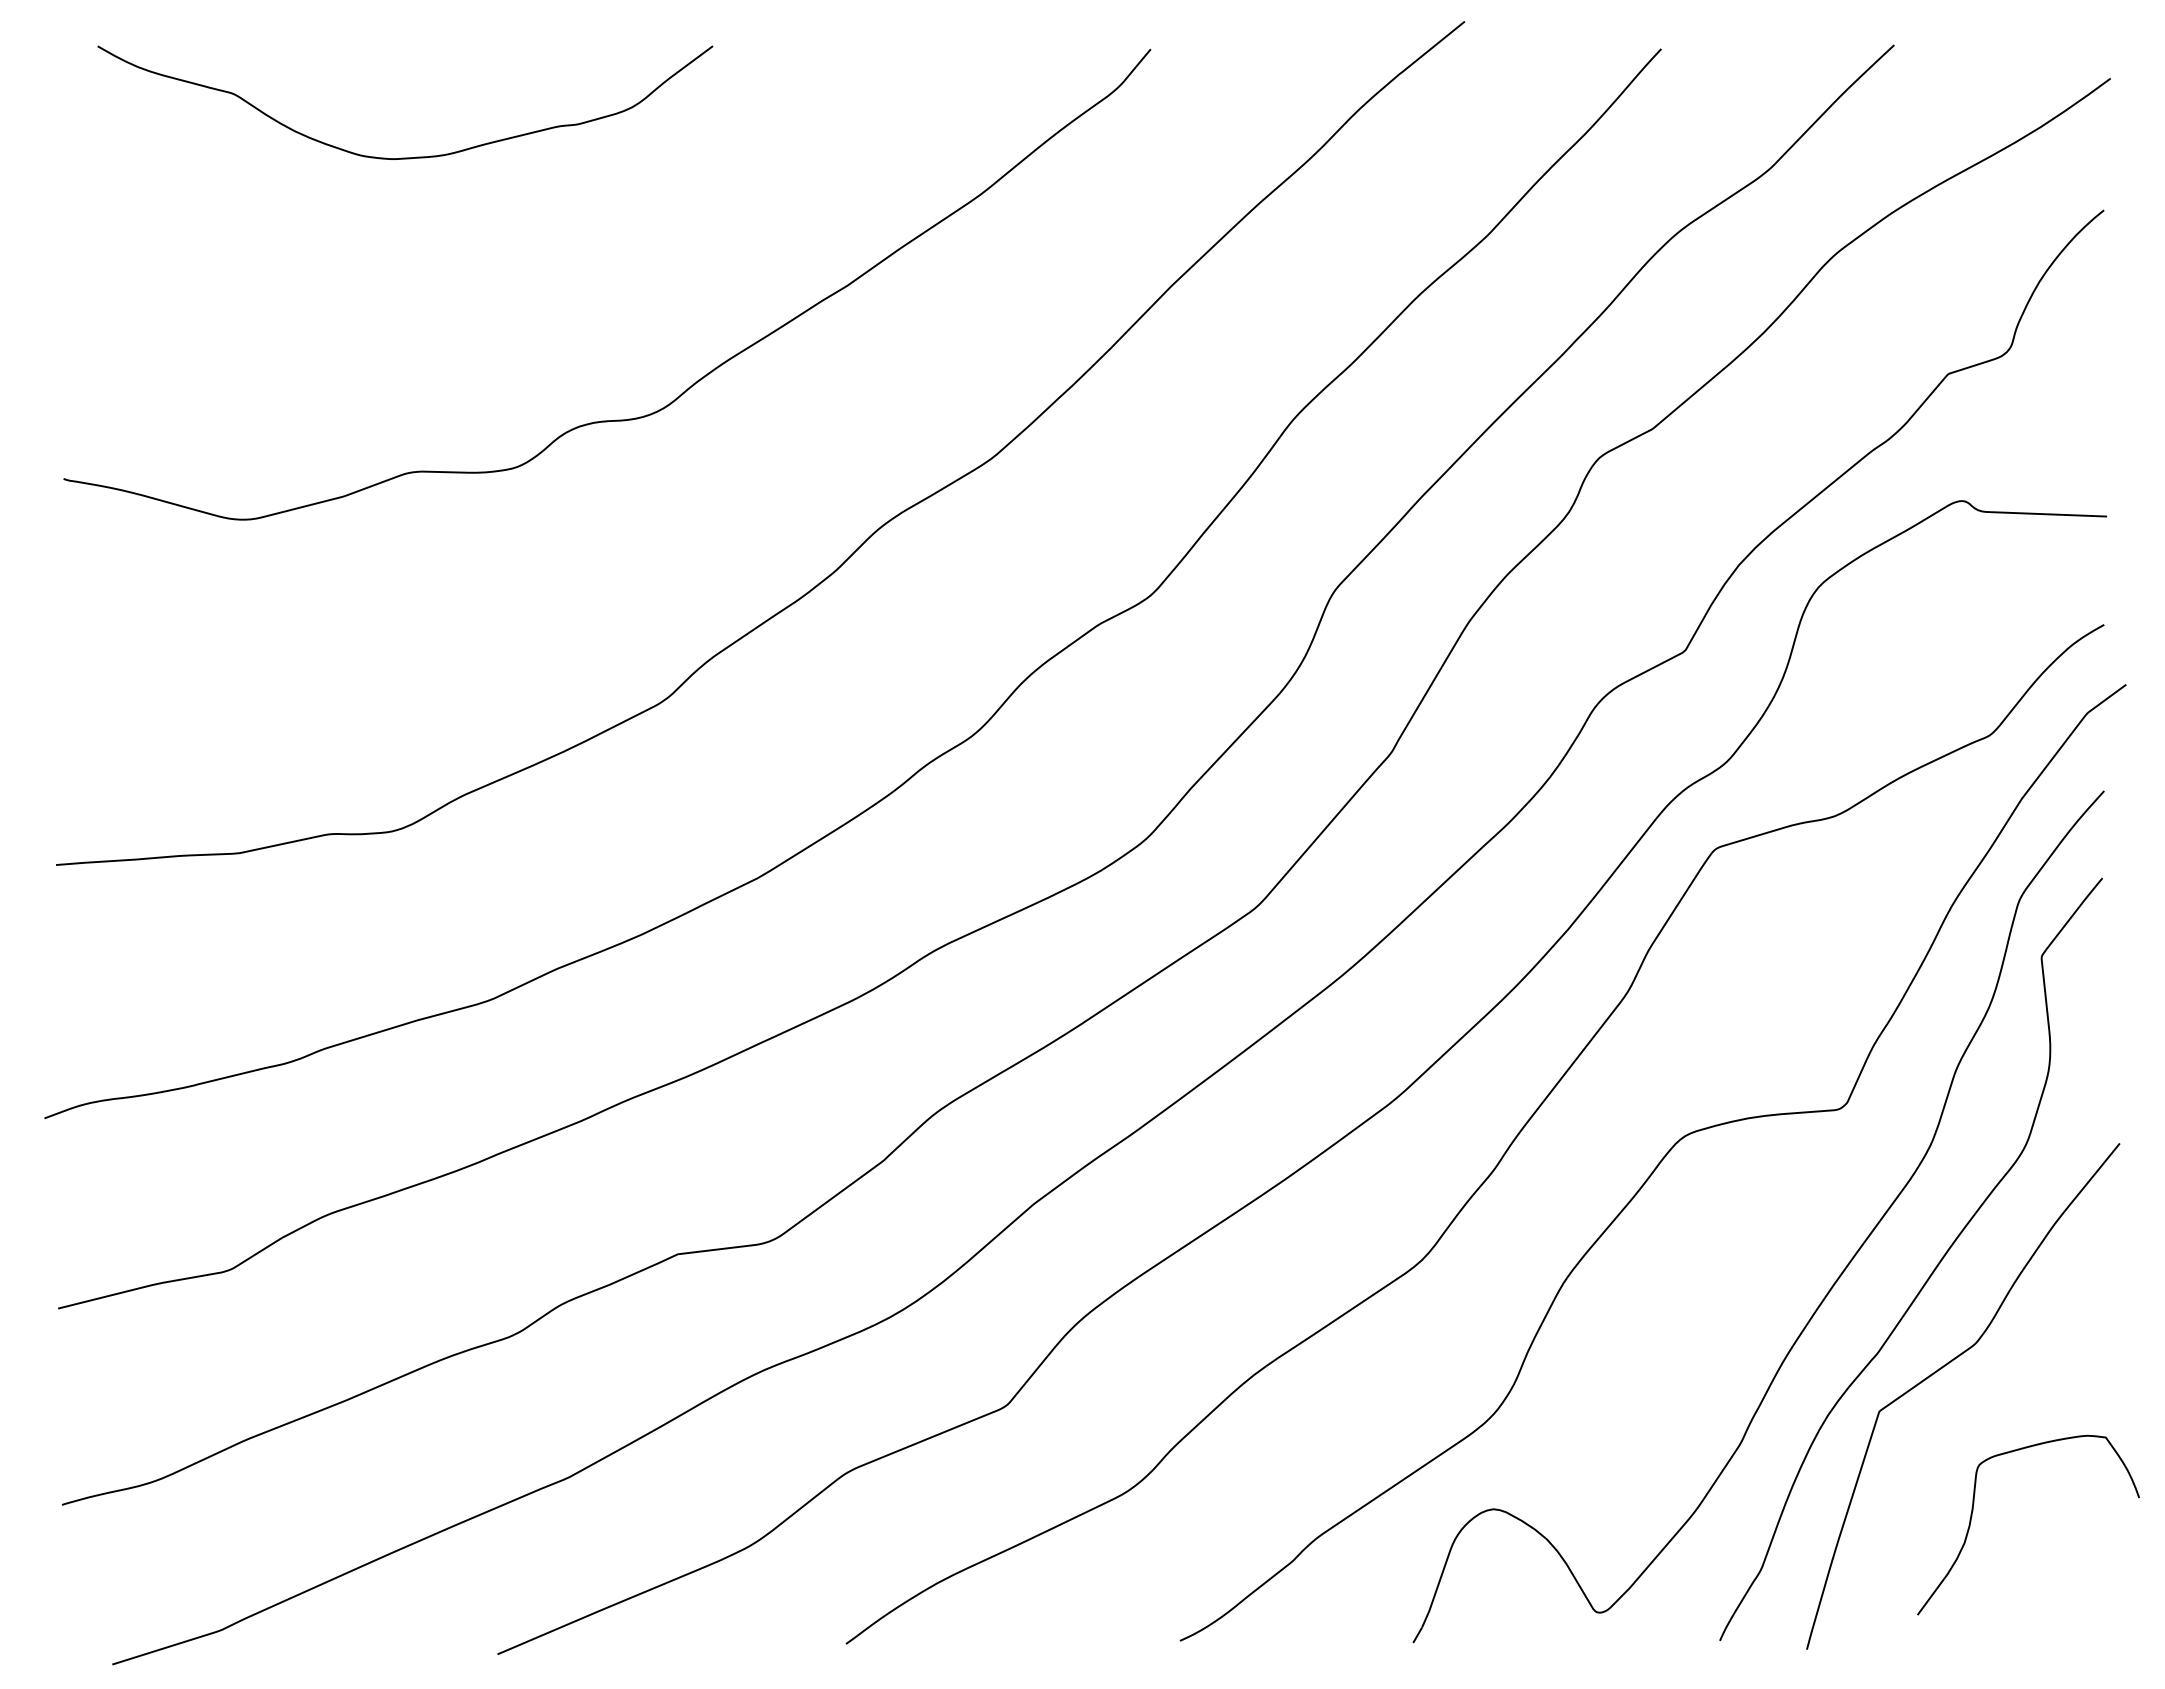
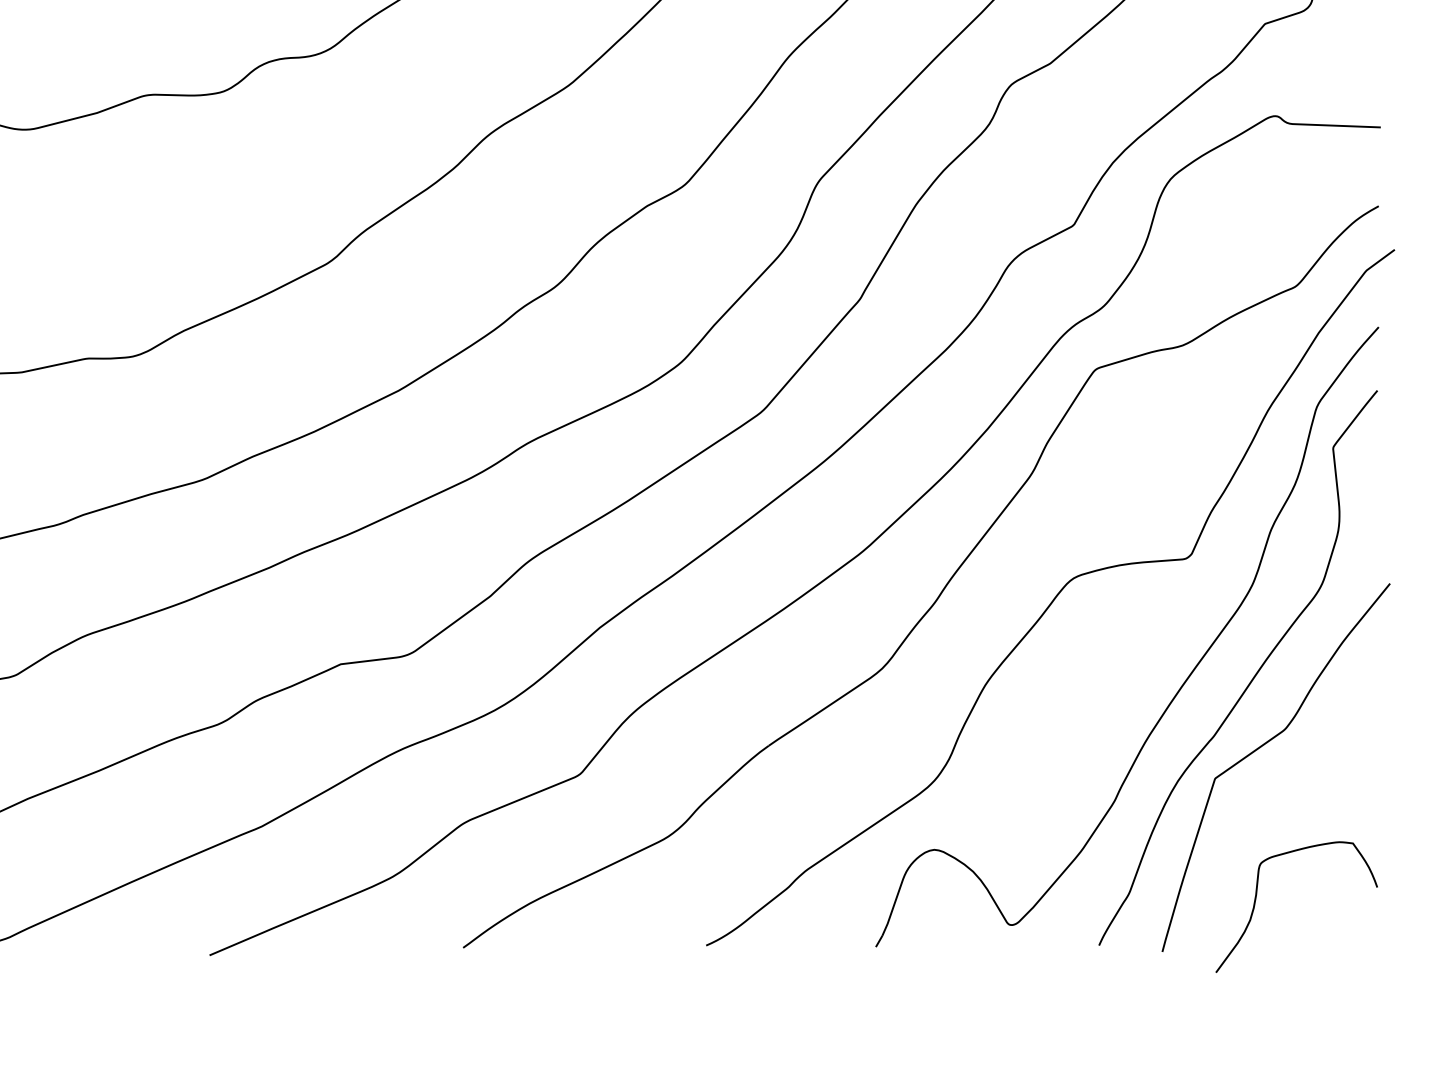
curve: (1973, 1511) -> (1256, 897), moved

